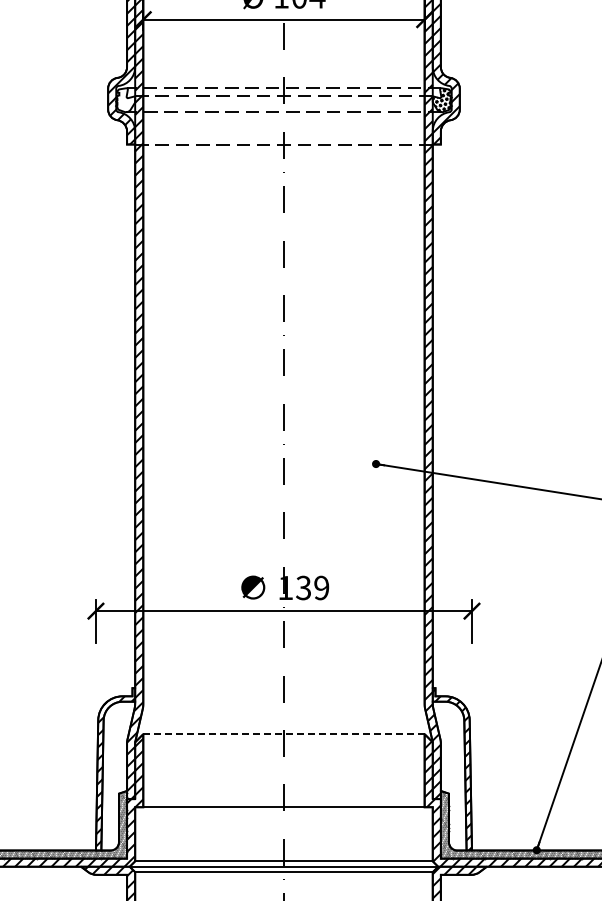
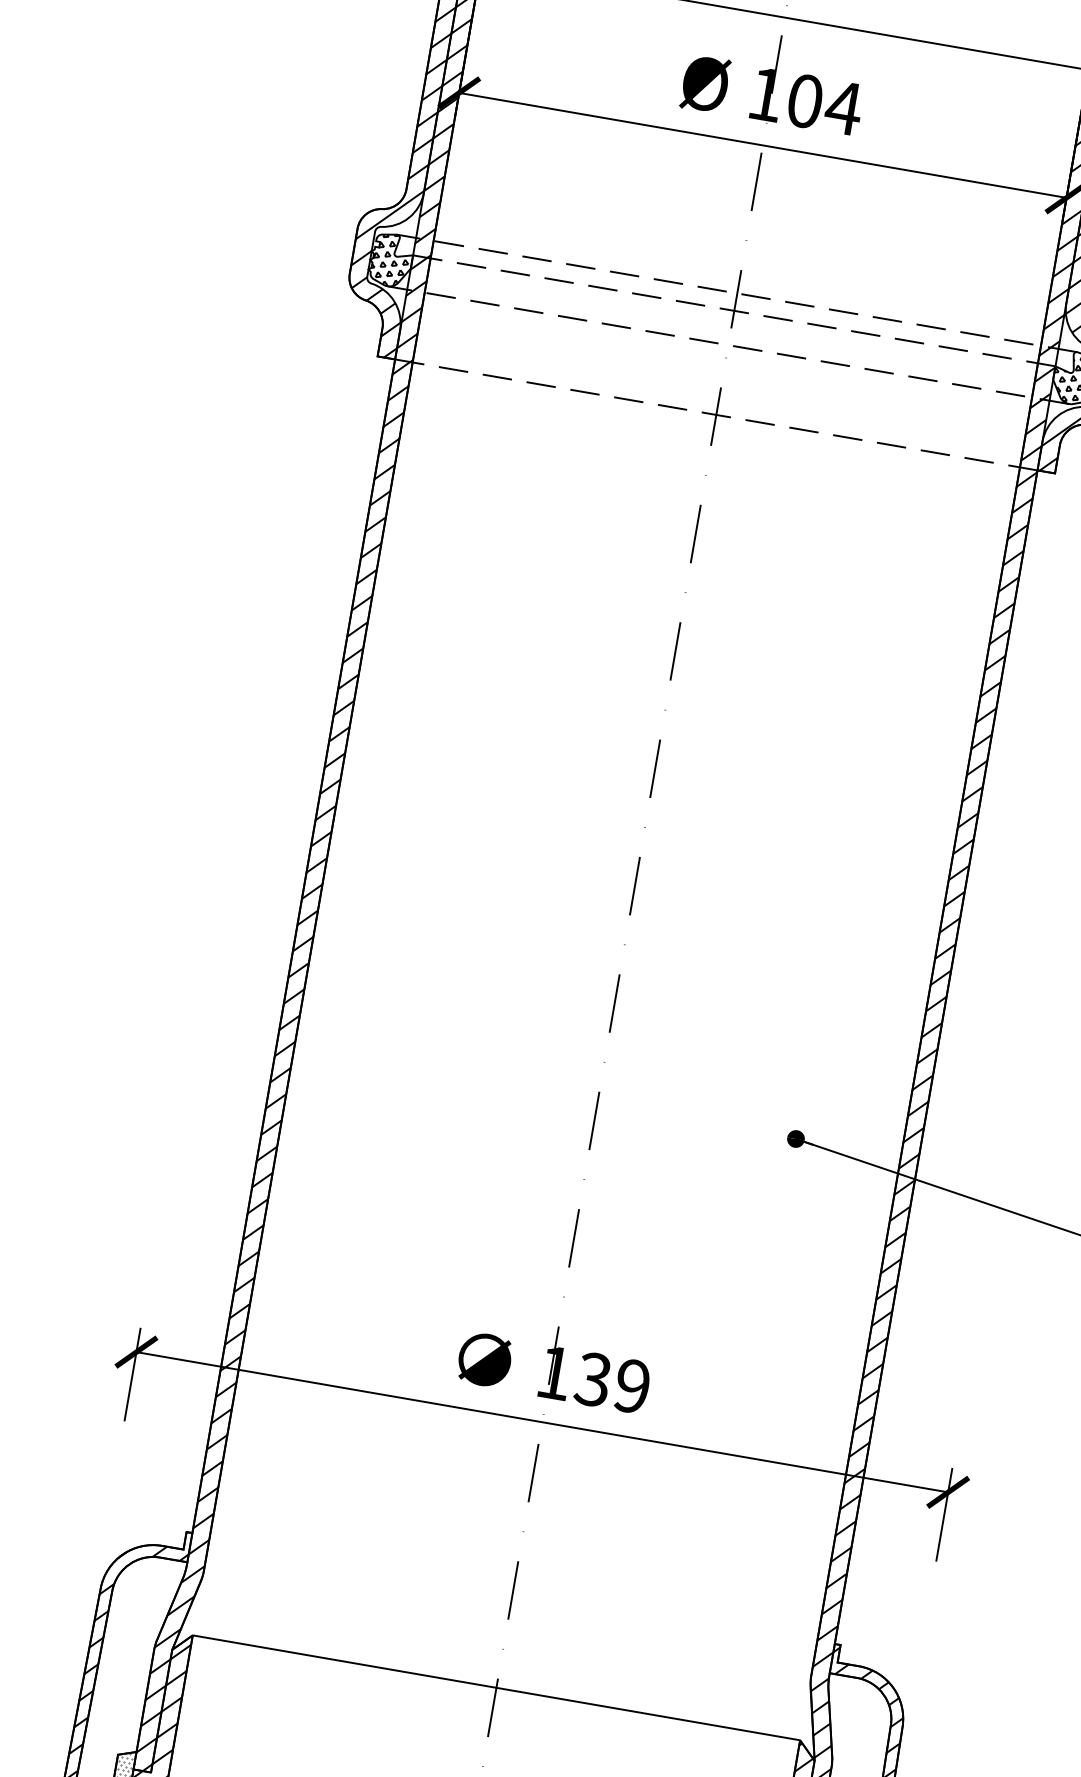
hatch: (125, 100) -> (390, 260), added
line: (283, 734) -> (495, 1688), dashed -> solid

